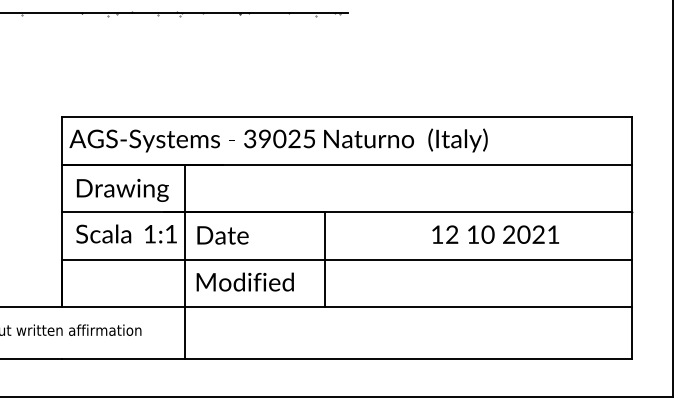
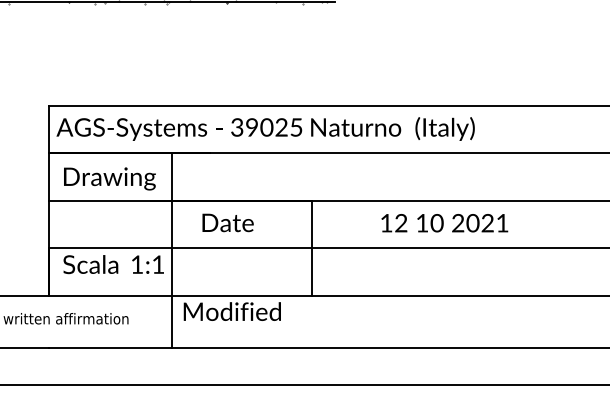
text: (126, 233) -> (113, 264), moved
text: (495, 234) -> (444, 223), moved
text: (222, 235) -> (227, 223), moved
text: (244, 281) -> (231, 311), moved

